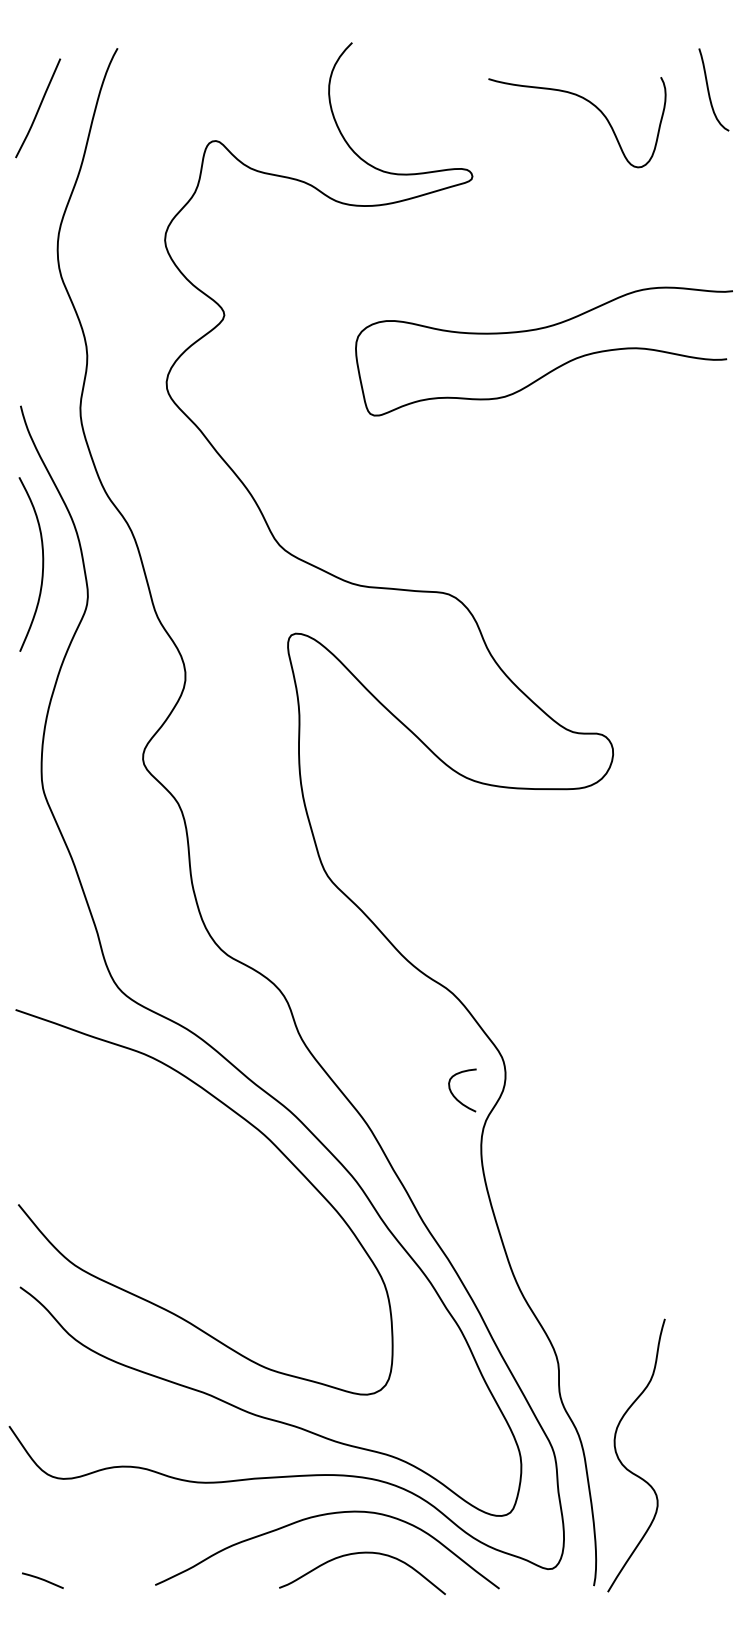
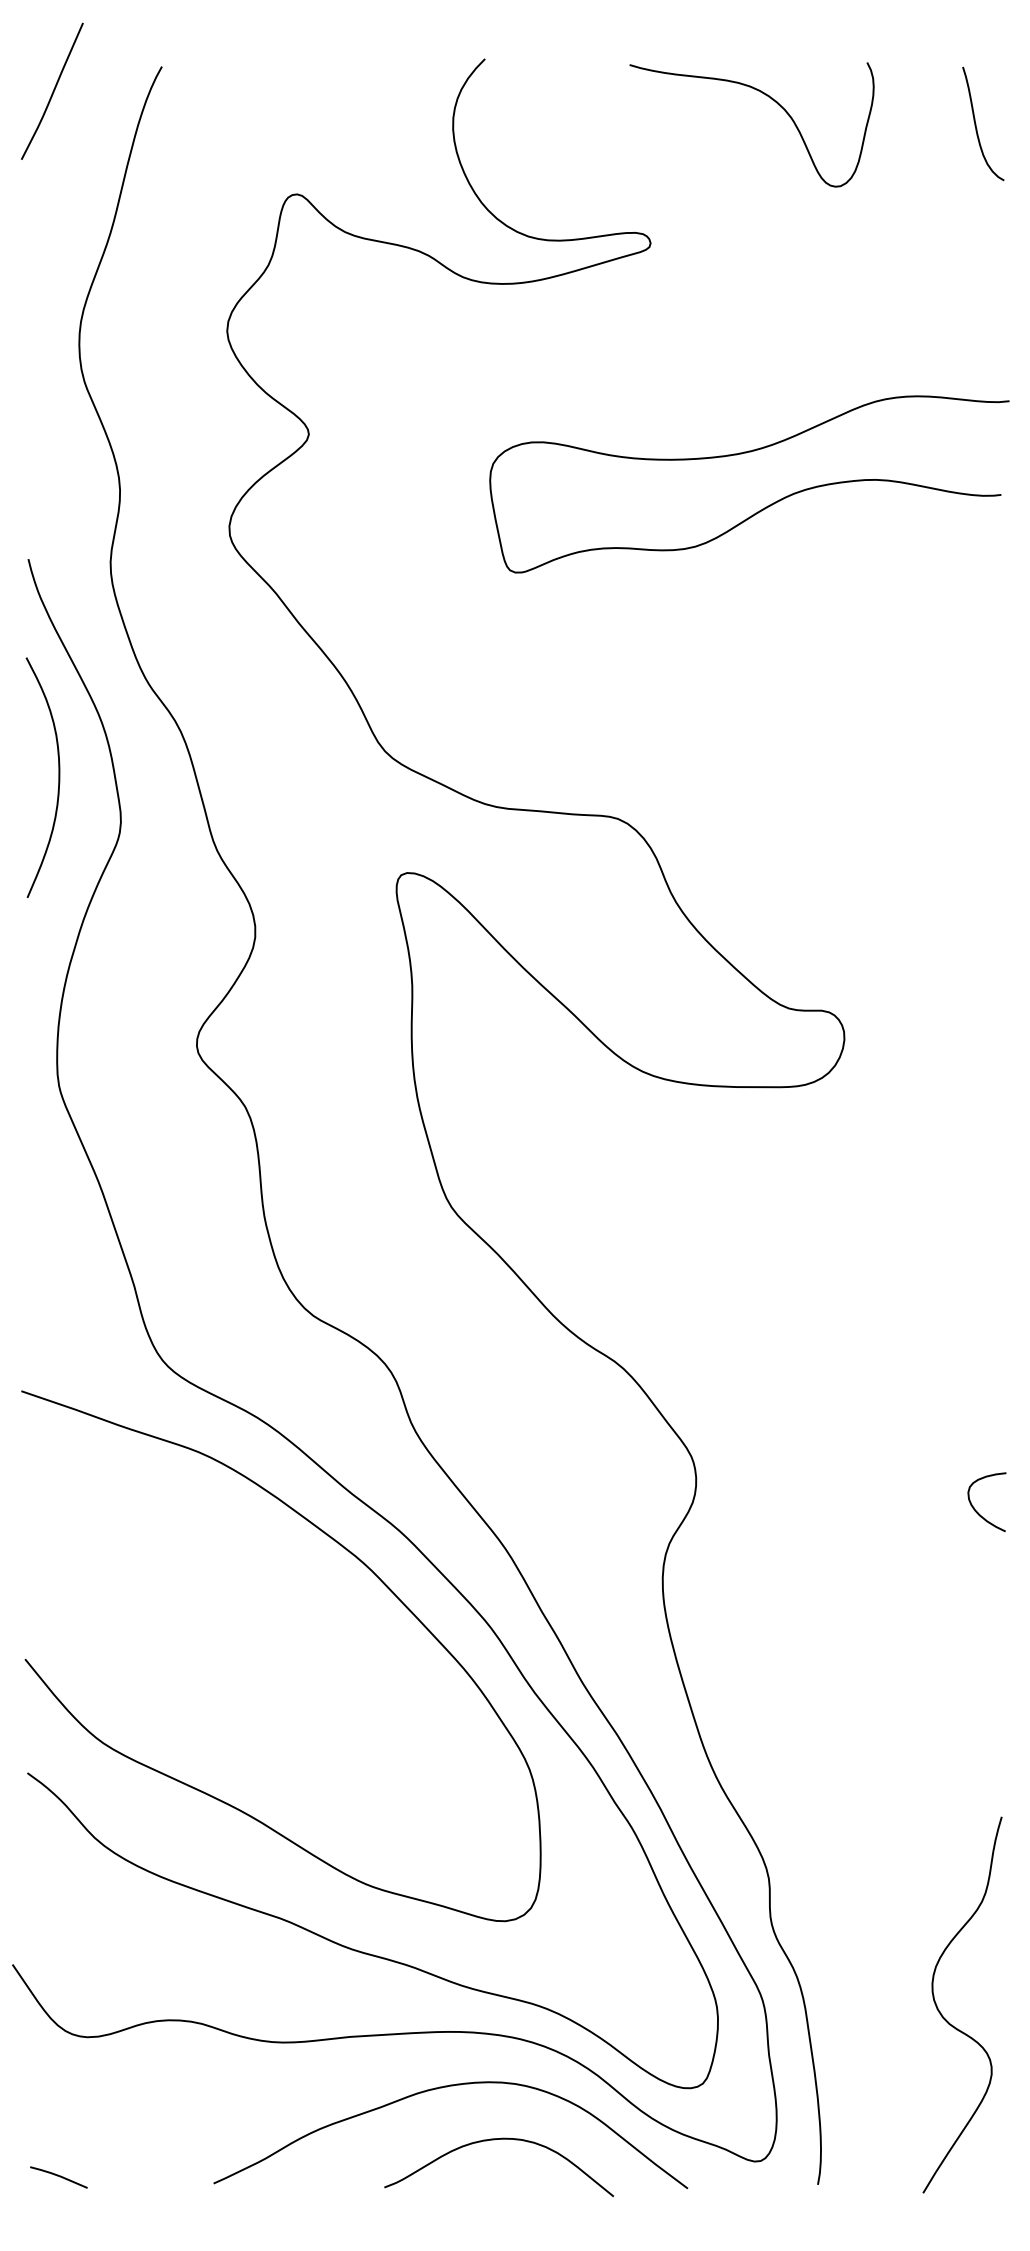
curve: (592, 104) -> (772, 100), moved
curve: (38, 107) -> (53, 90), moved
curve: (455, 1097) -> (977, 1511), moved
curve: (624, 1466) -> (946, 2019), moved

